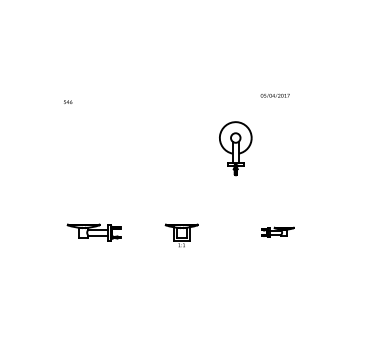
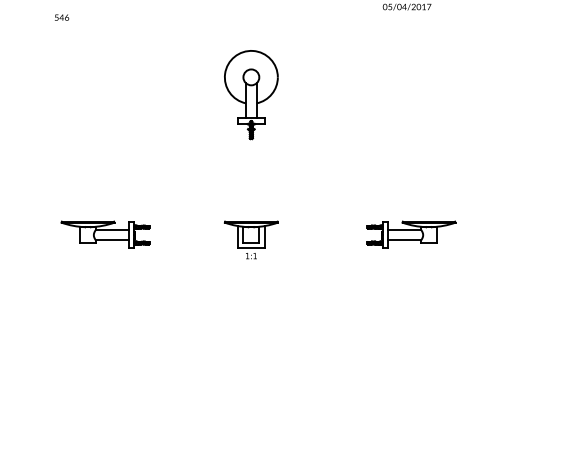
part: (235, 148) -> (250, 94), moved
part: (277, 232) -> (410, 234), size x1.67

